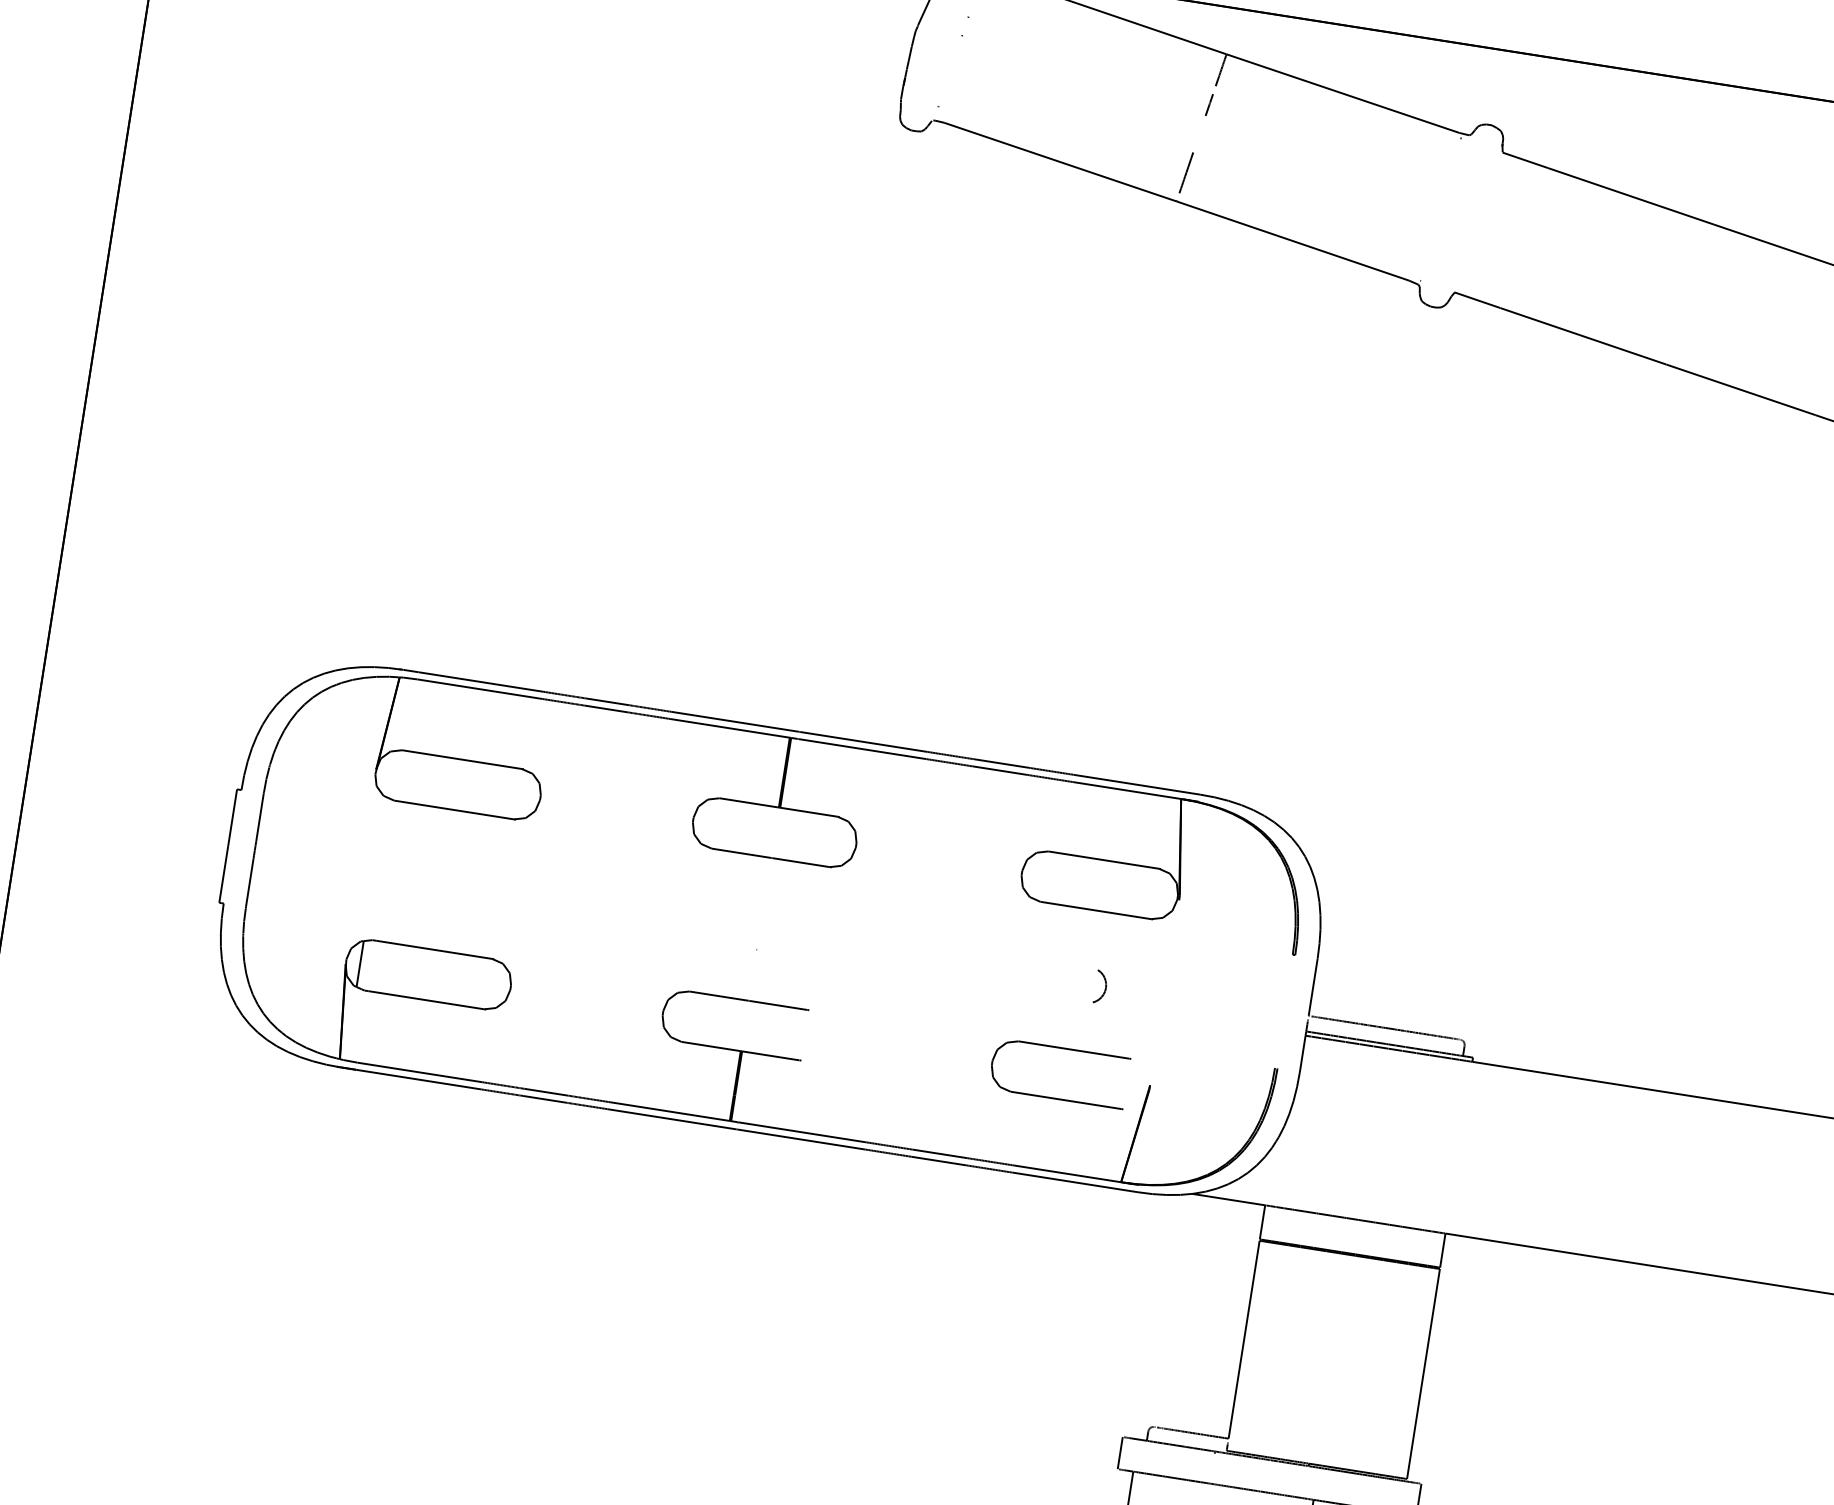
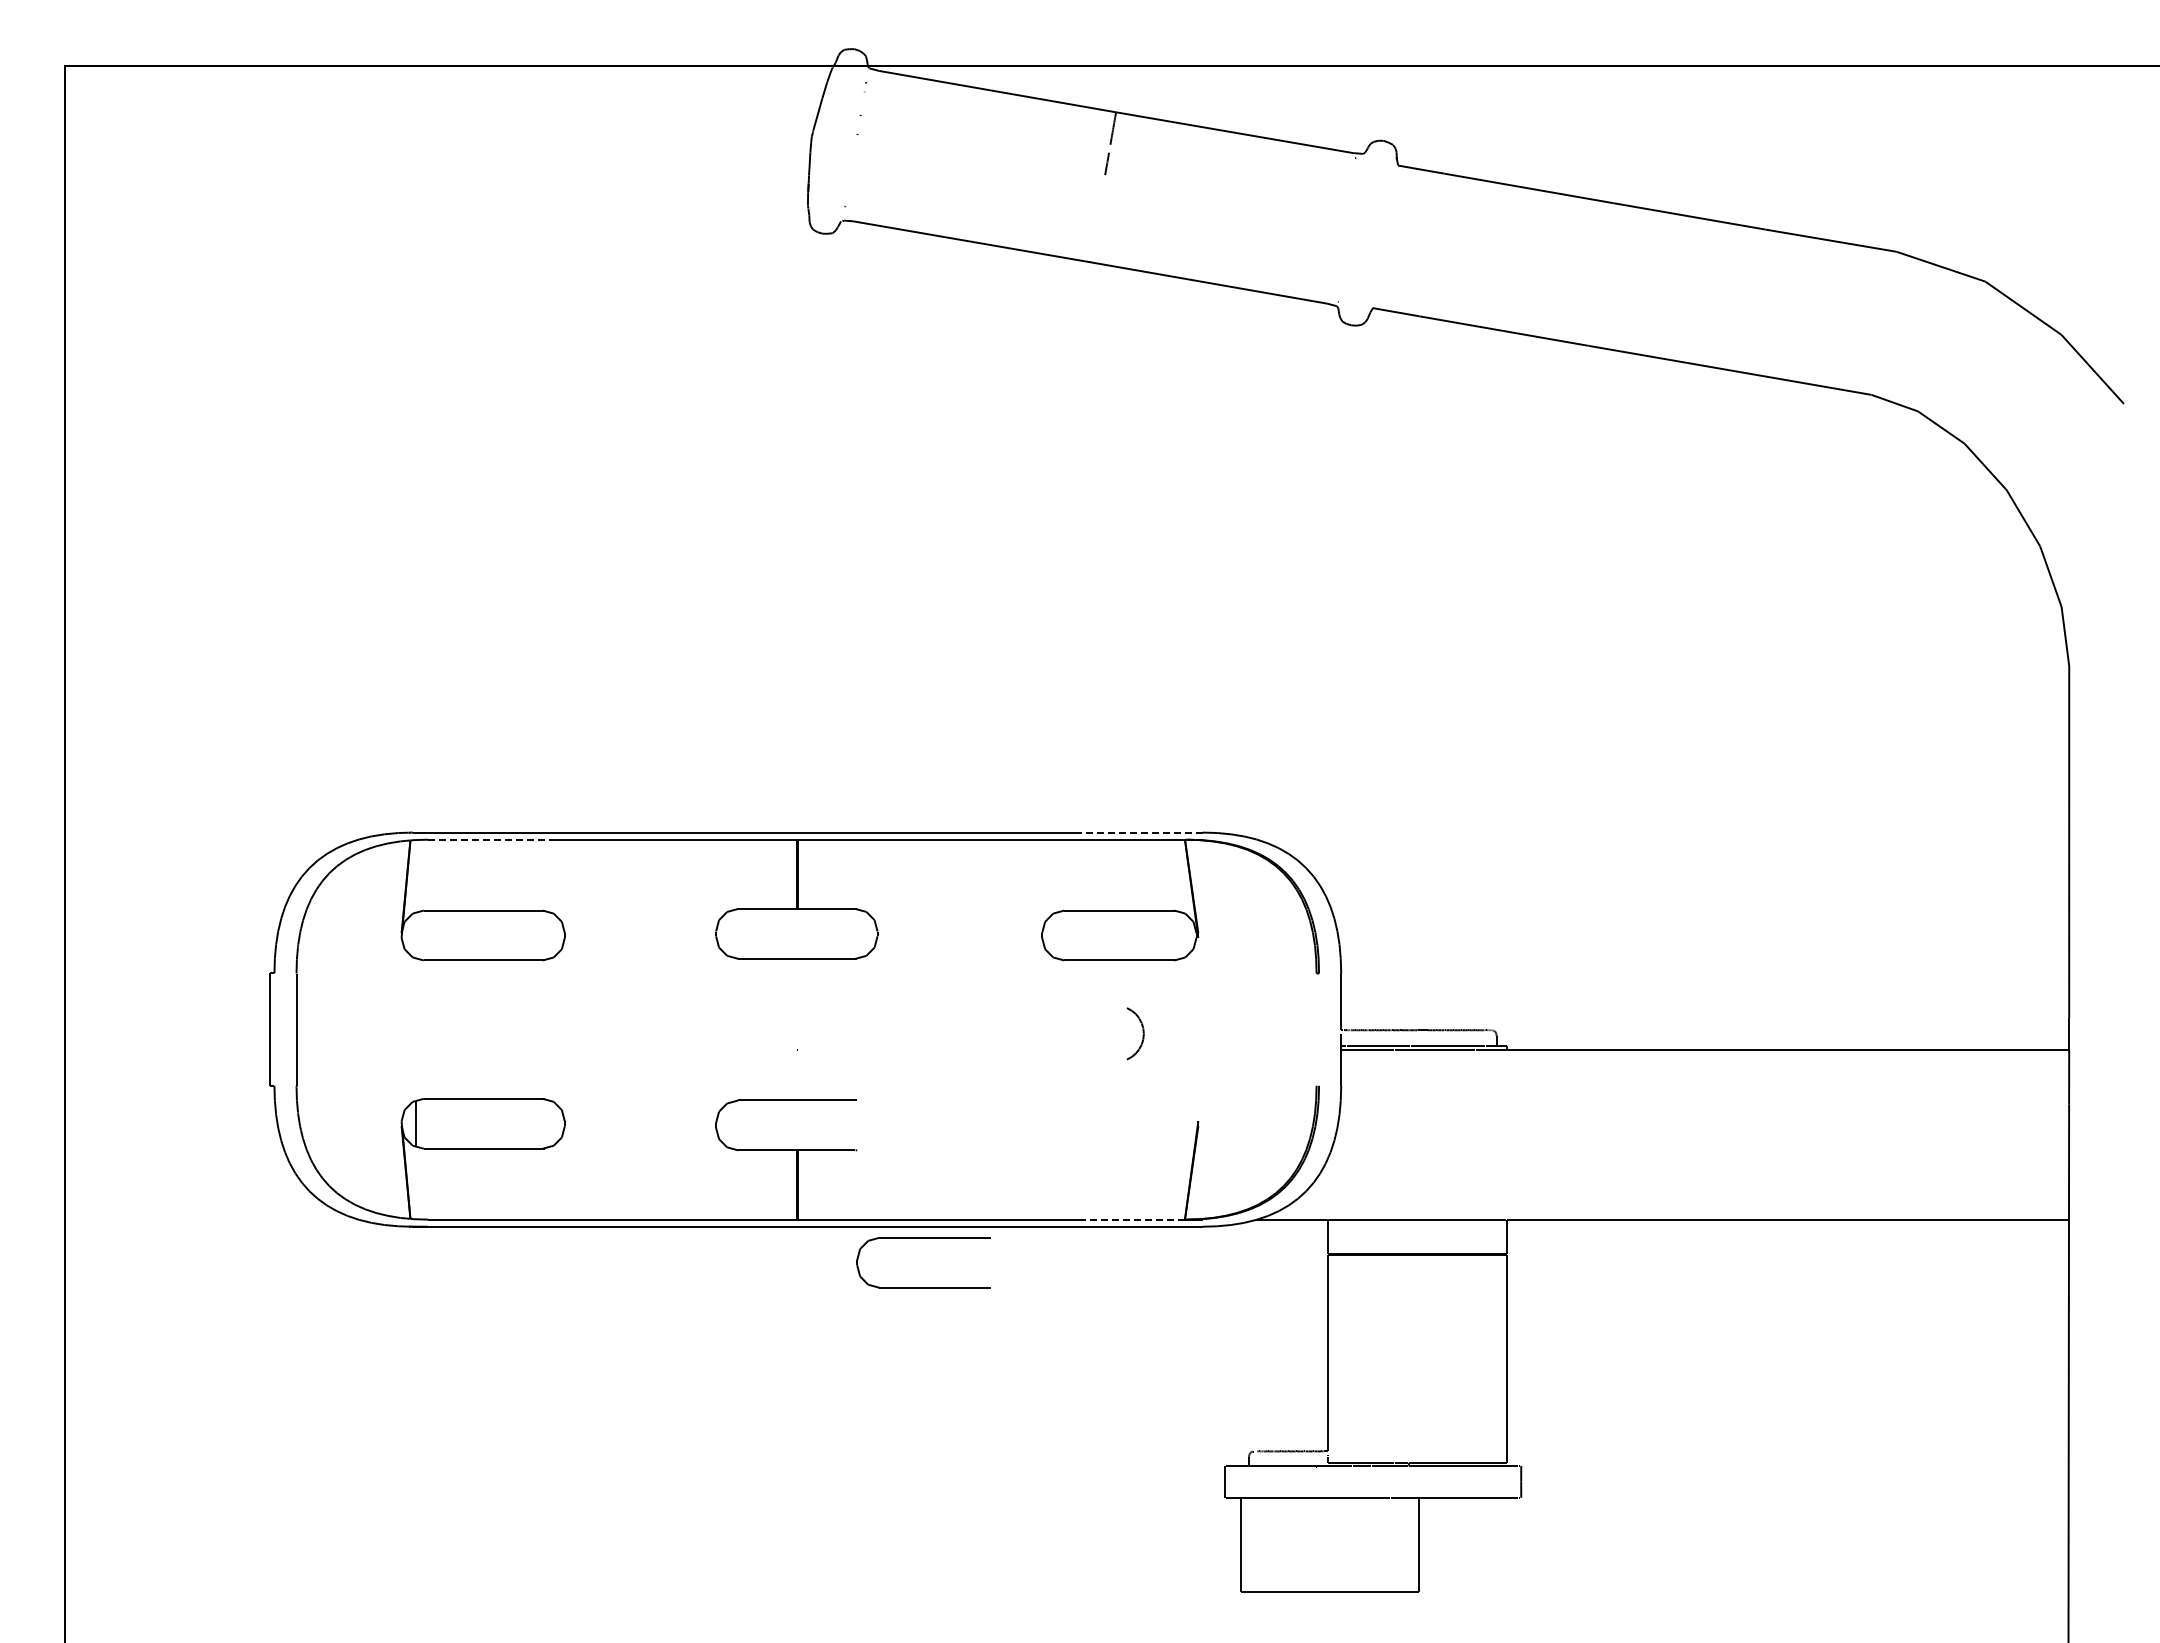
line: (1185, 172) -> (1094, 232), removed
line: (480, 689) -> (490, 839), solid -> dashed
line: (1137, 784) -> (1140, 832), solid -> dashed
part: (1100, 986) -> (1135, 1033), size x1.6
part: (1062, 1049) -> (923, 1238), moved
line: (1067, 1173) -> (1131, 1219), solid -> dashed

